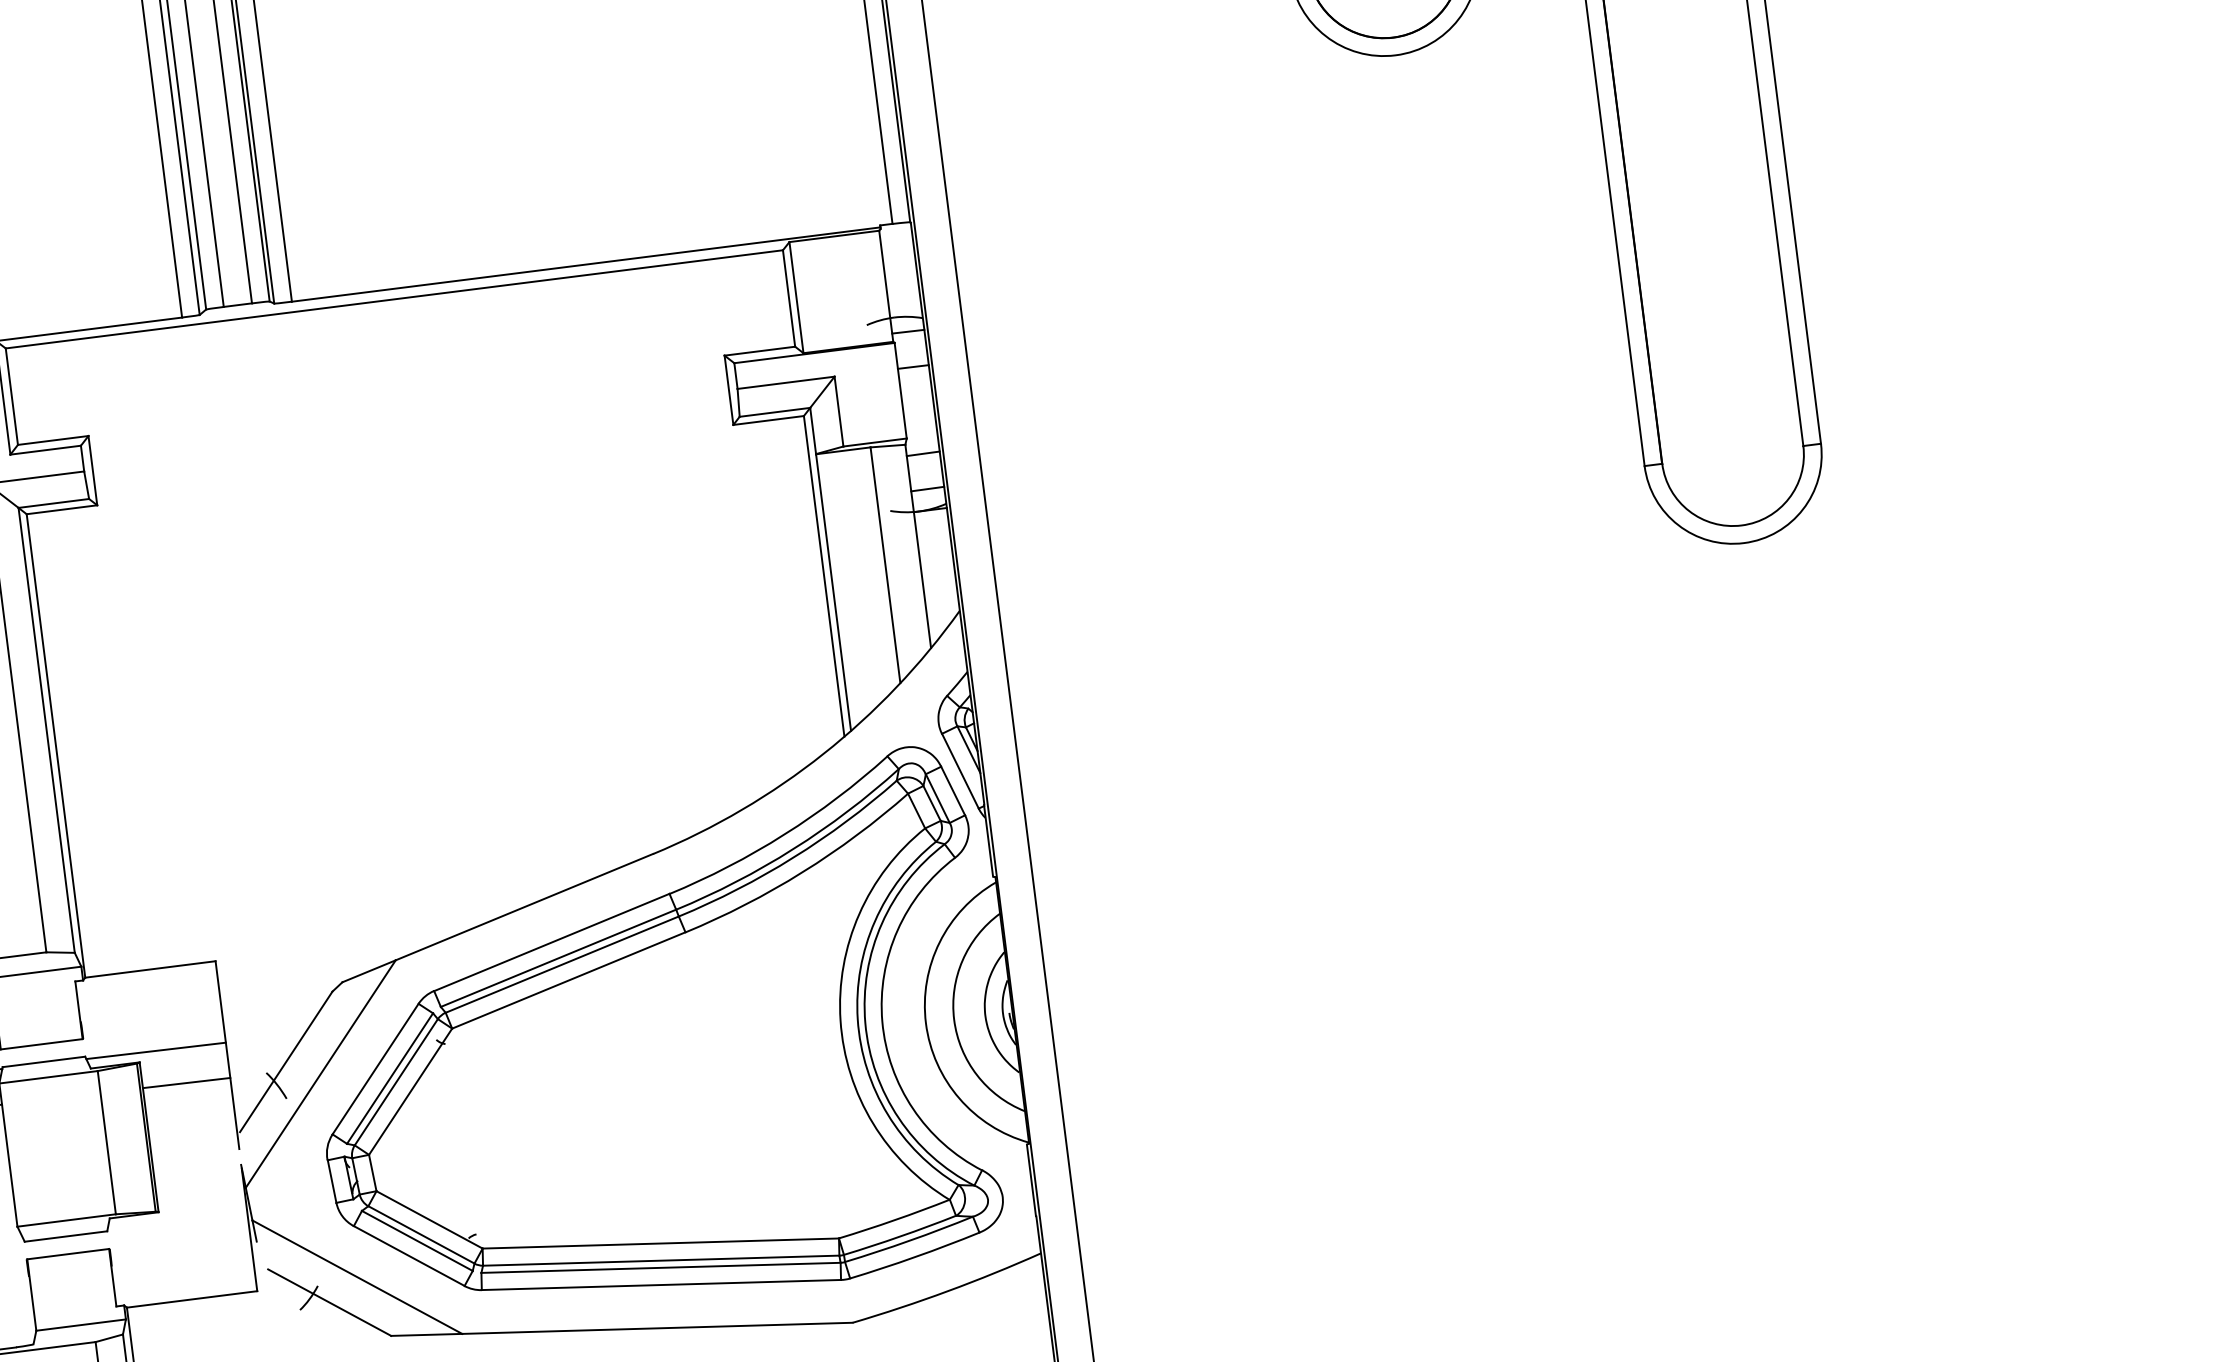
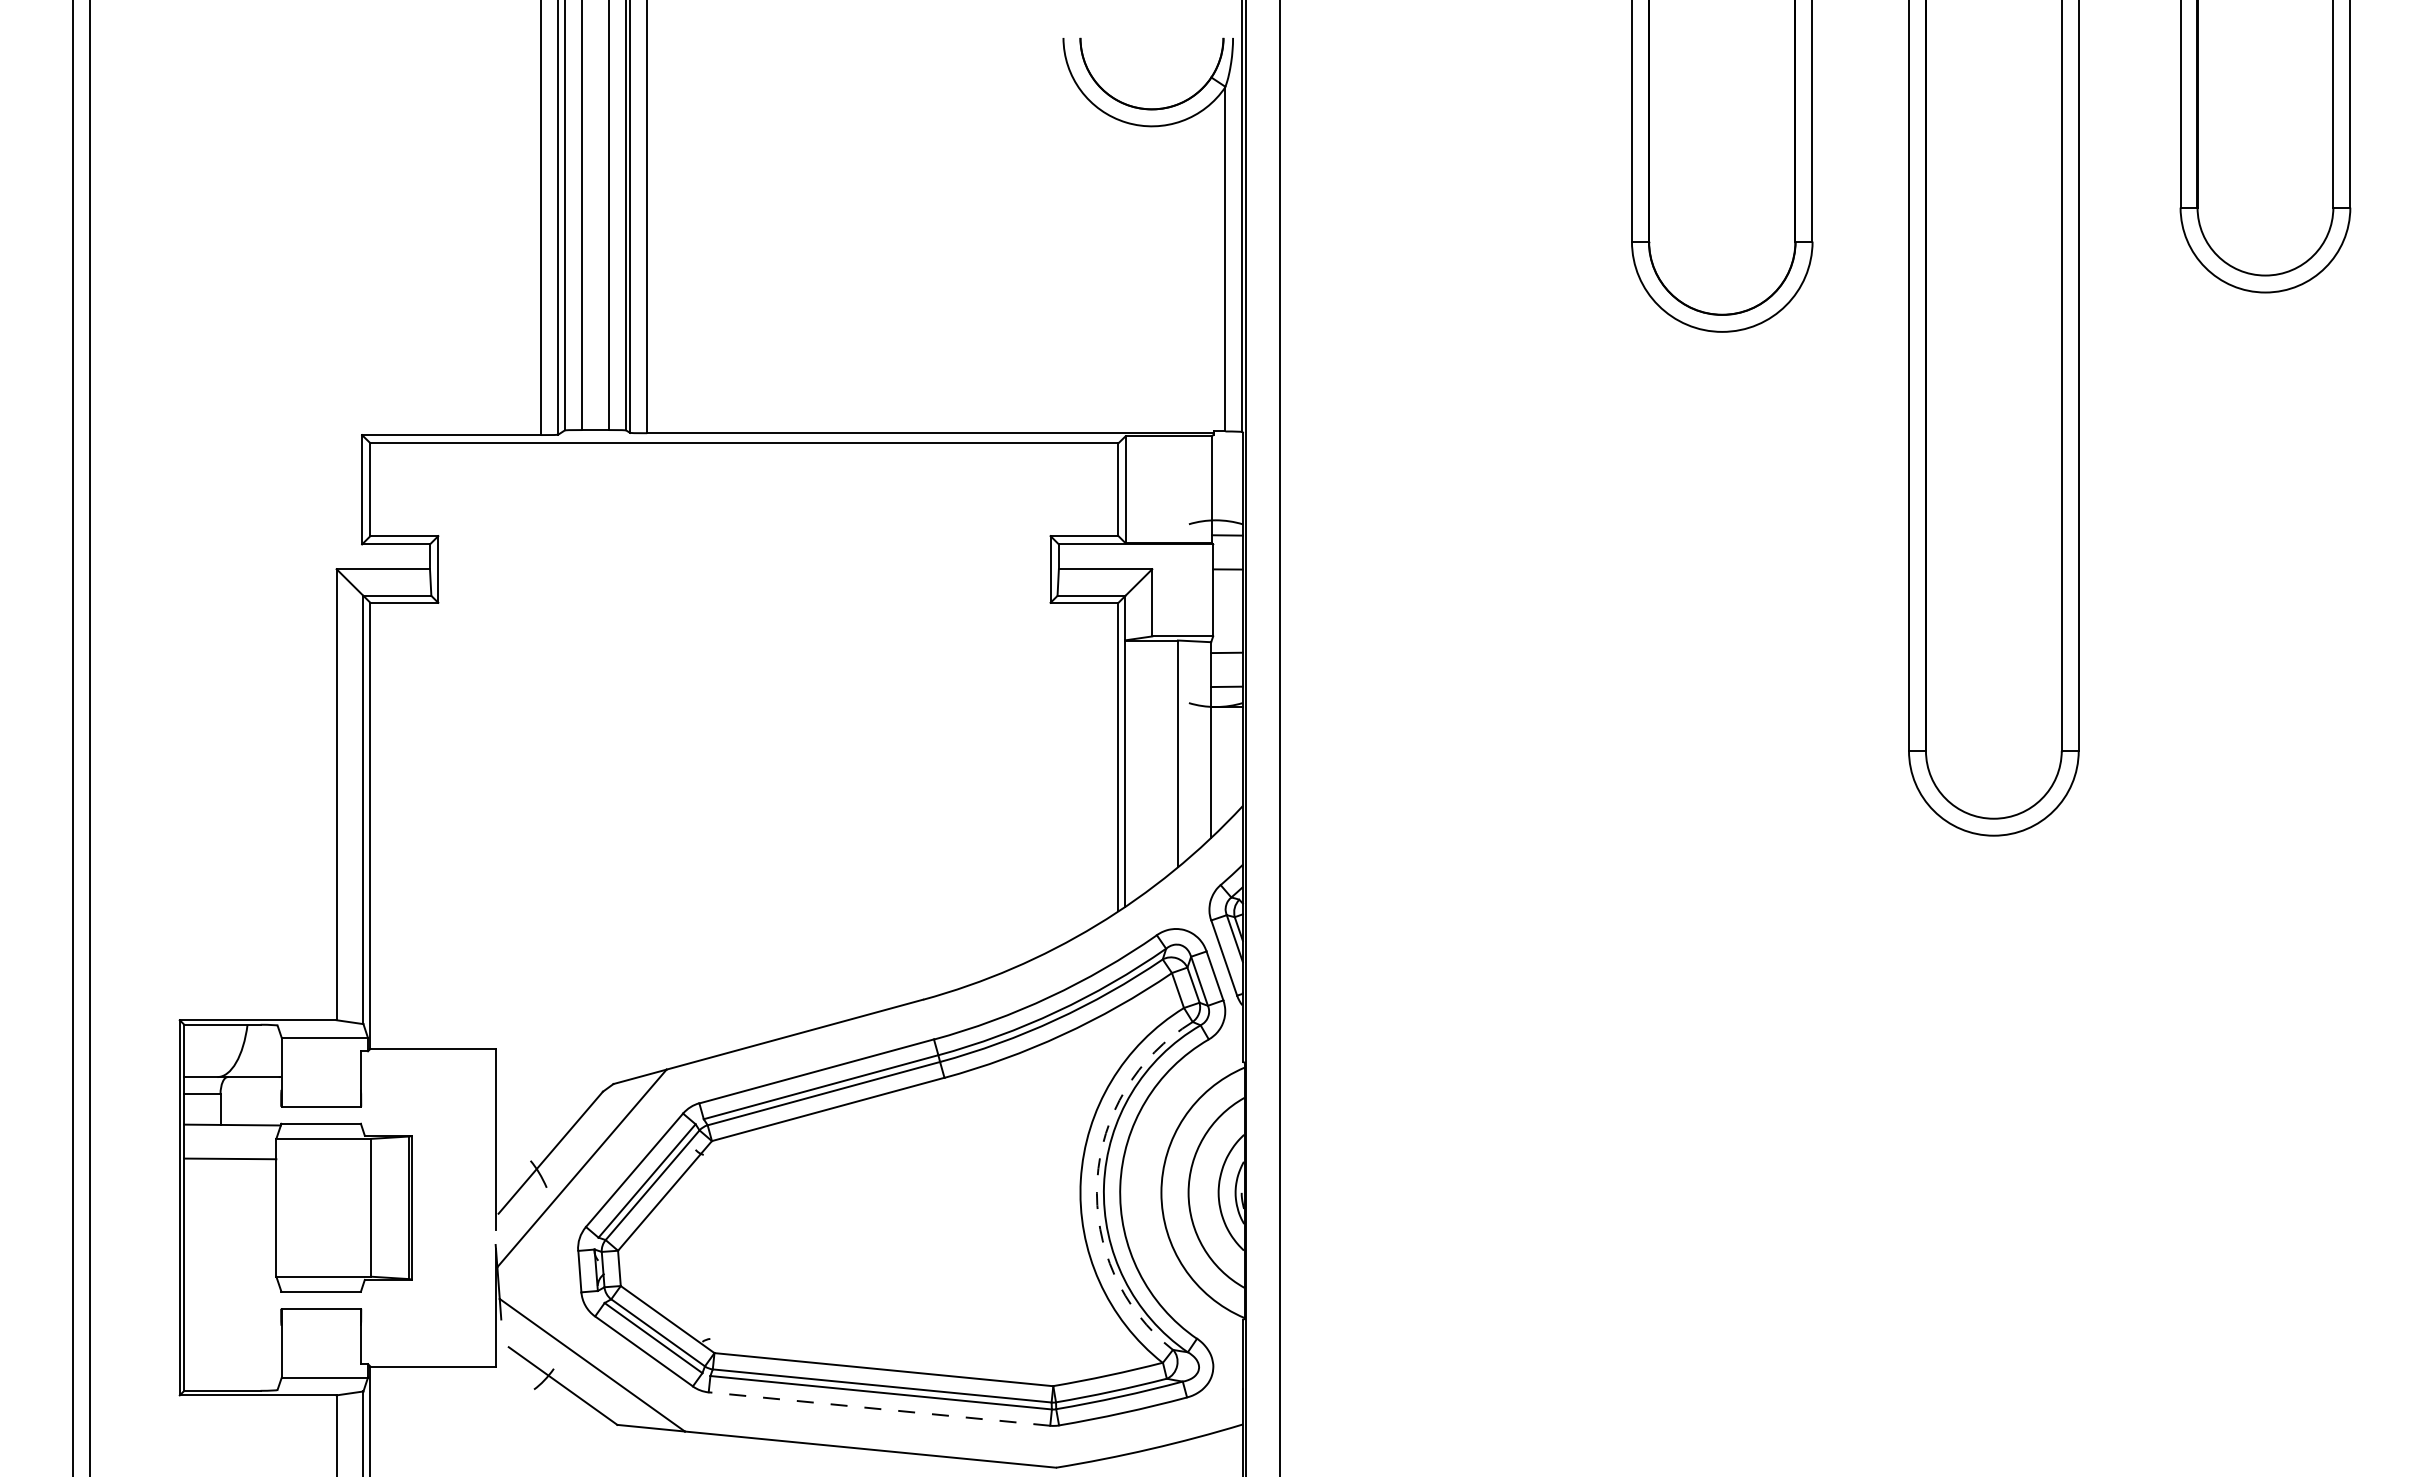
arc: (857, 1018) -> (1097, 1180), solid -> dashed
line: (155, 1050) -> (428, 1126), removed
line: (186, 1082) -> (453, 1160), removed
line: (661, 1285) -> (879, 1409), solid -> dashed

